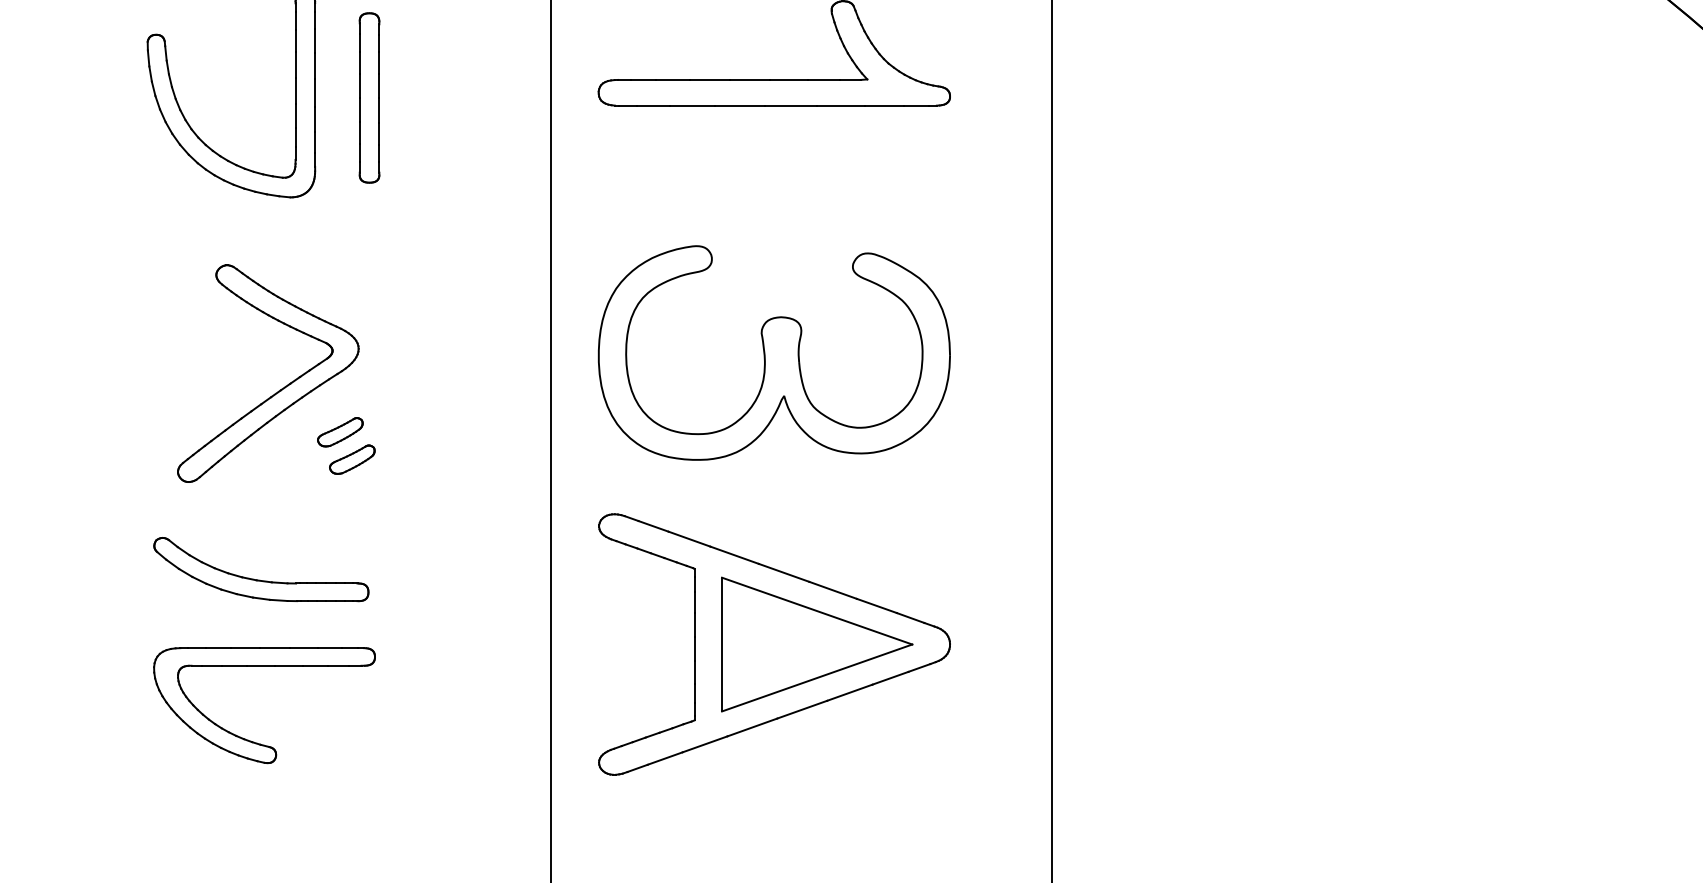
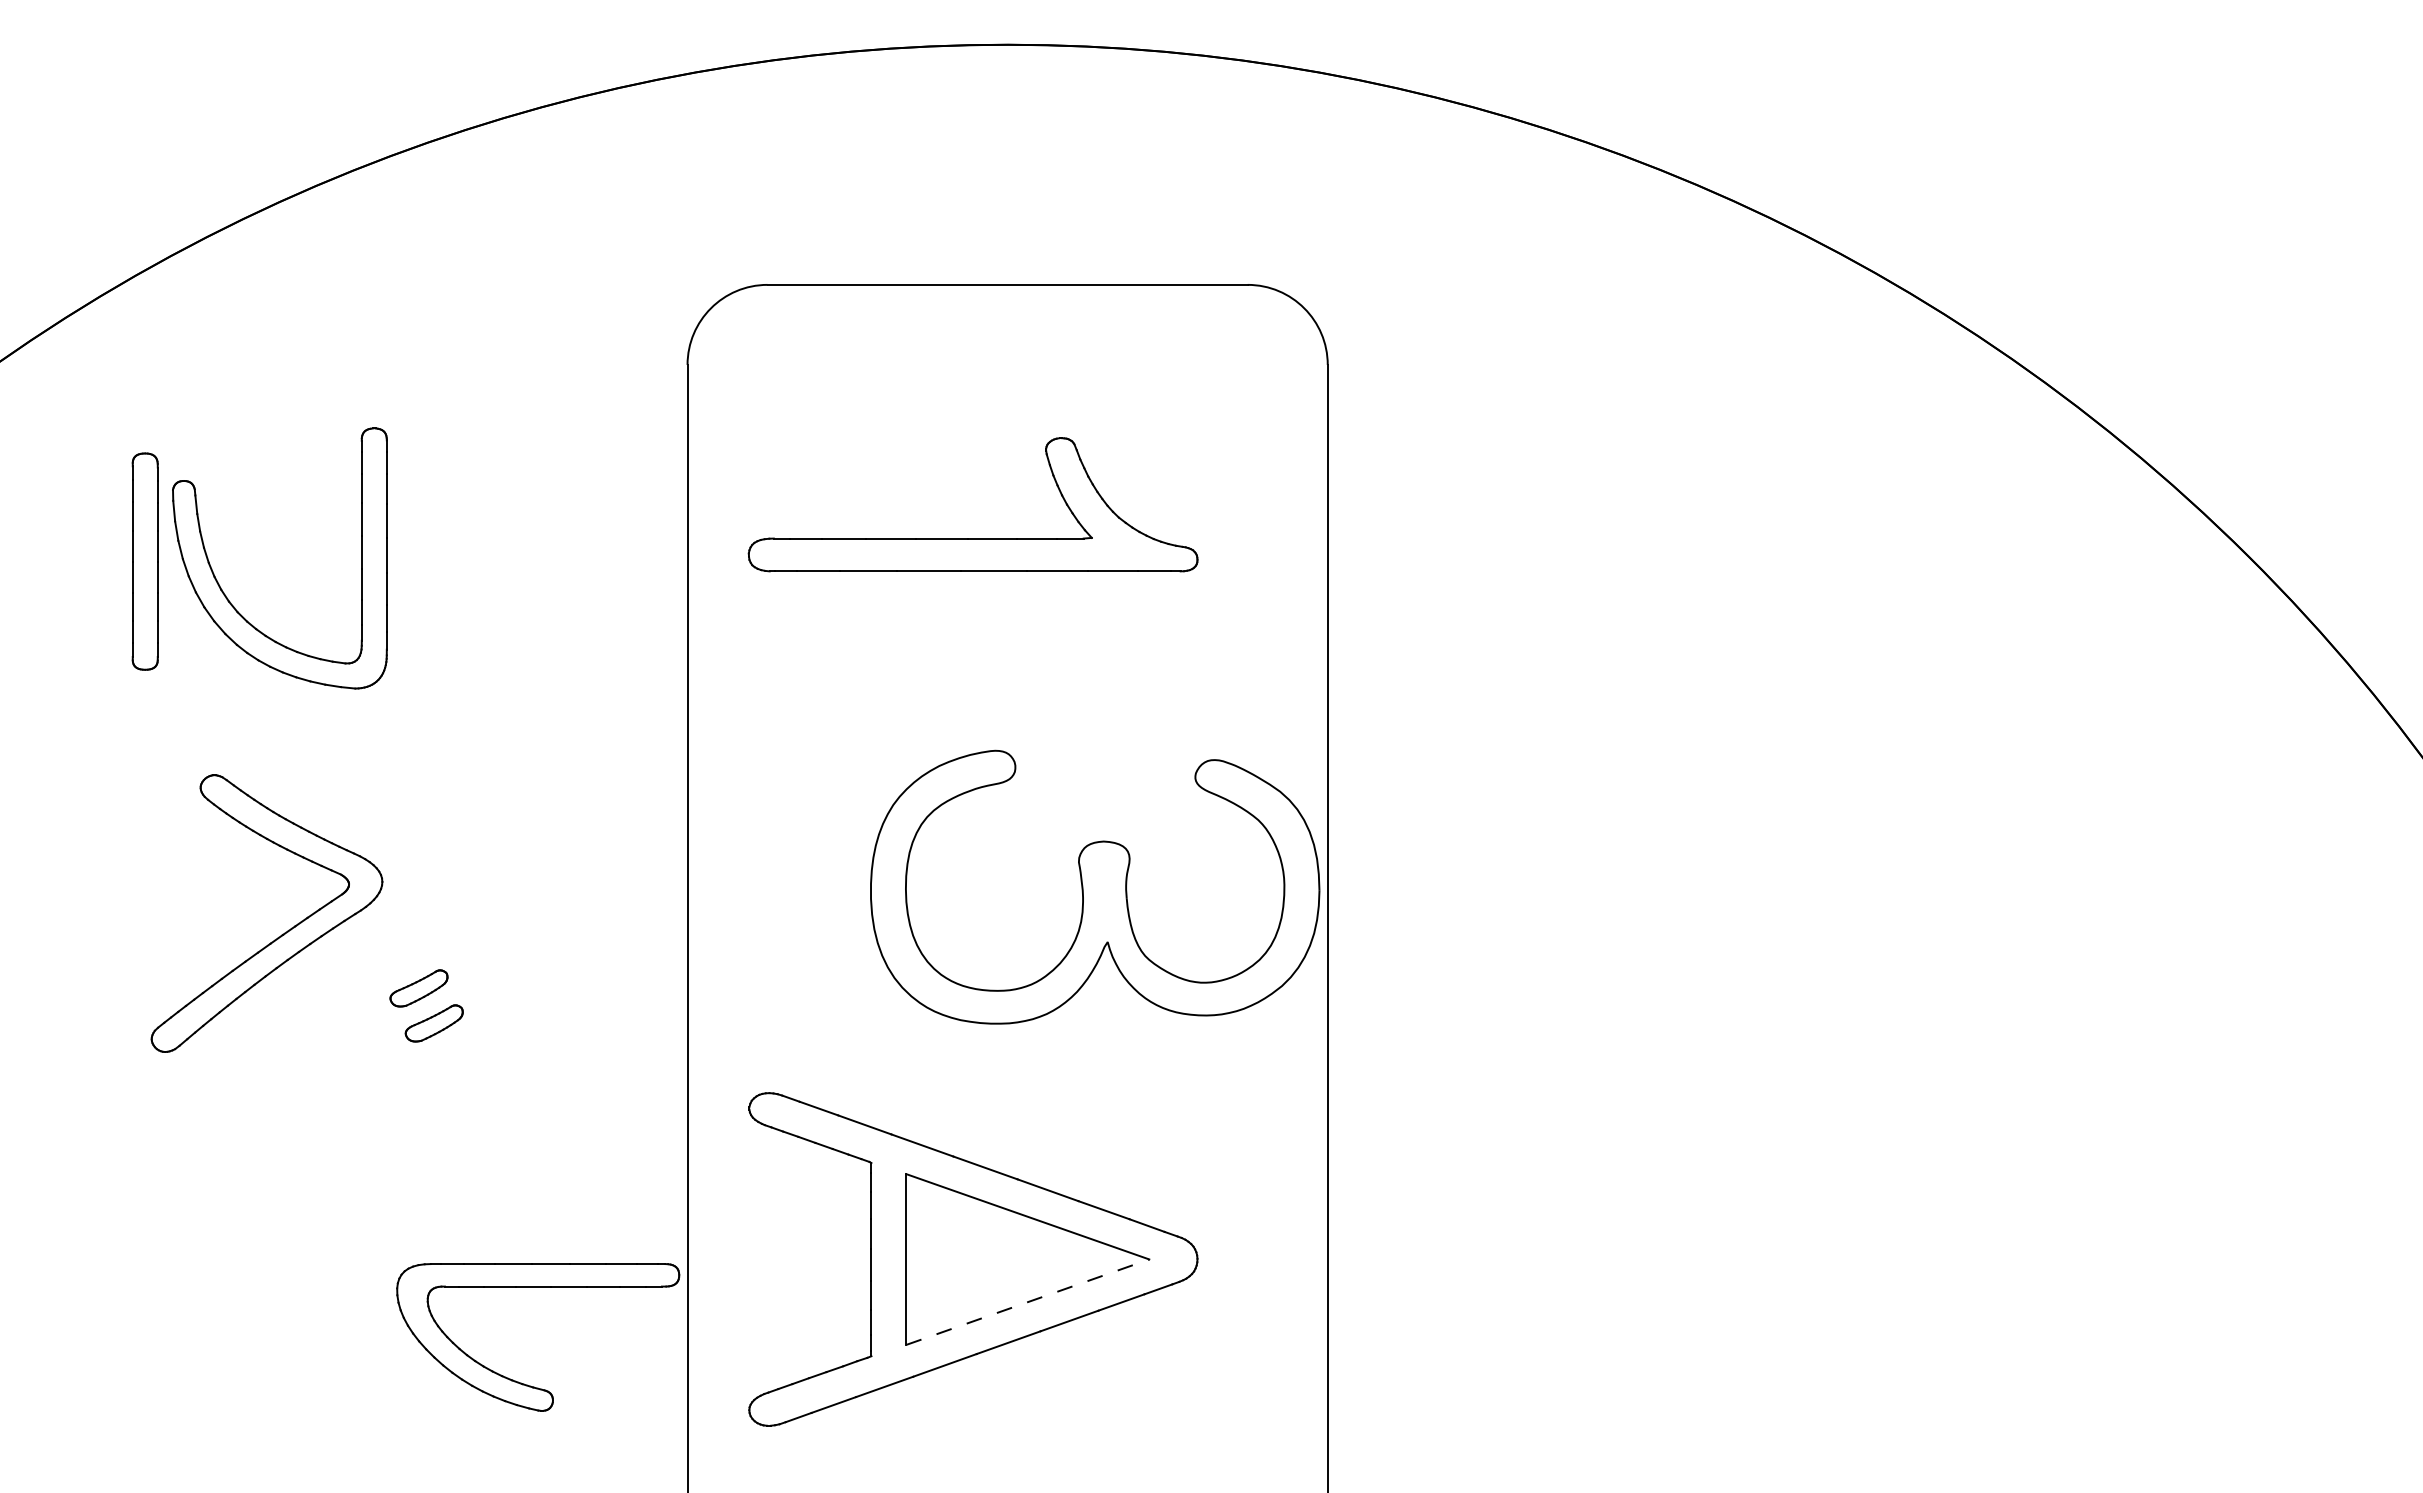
part: (368, 97) -> (144, 561), moved
part: (774, 352) -> (1095, 886), moved
part: (279, 390) -> (281, 934), moved
part: (258, 579) -> (314, 1176), removed
line: (816, 678) -> (1027, 1302), solid -> dashed
part: (253, 741) -> (524, 1383), moved

